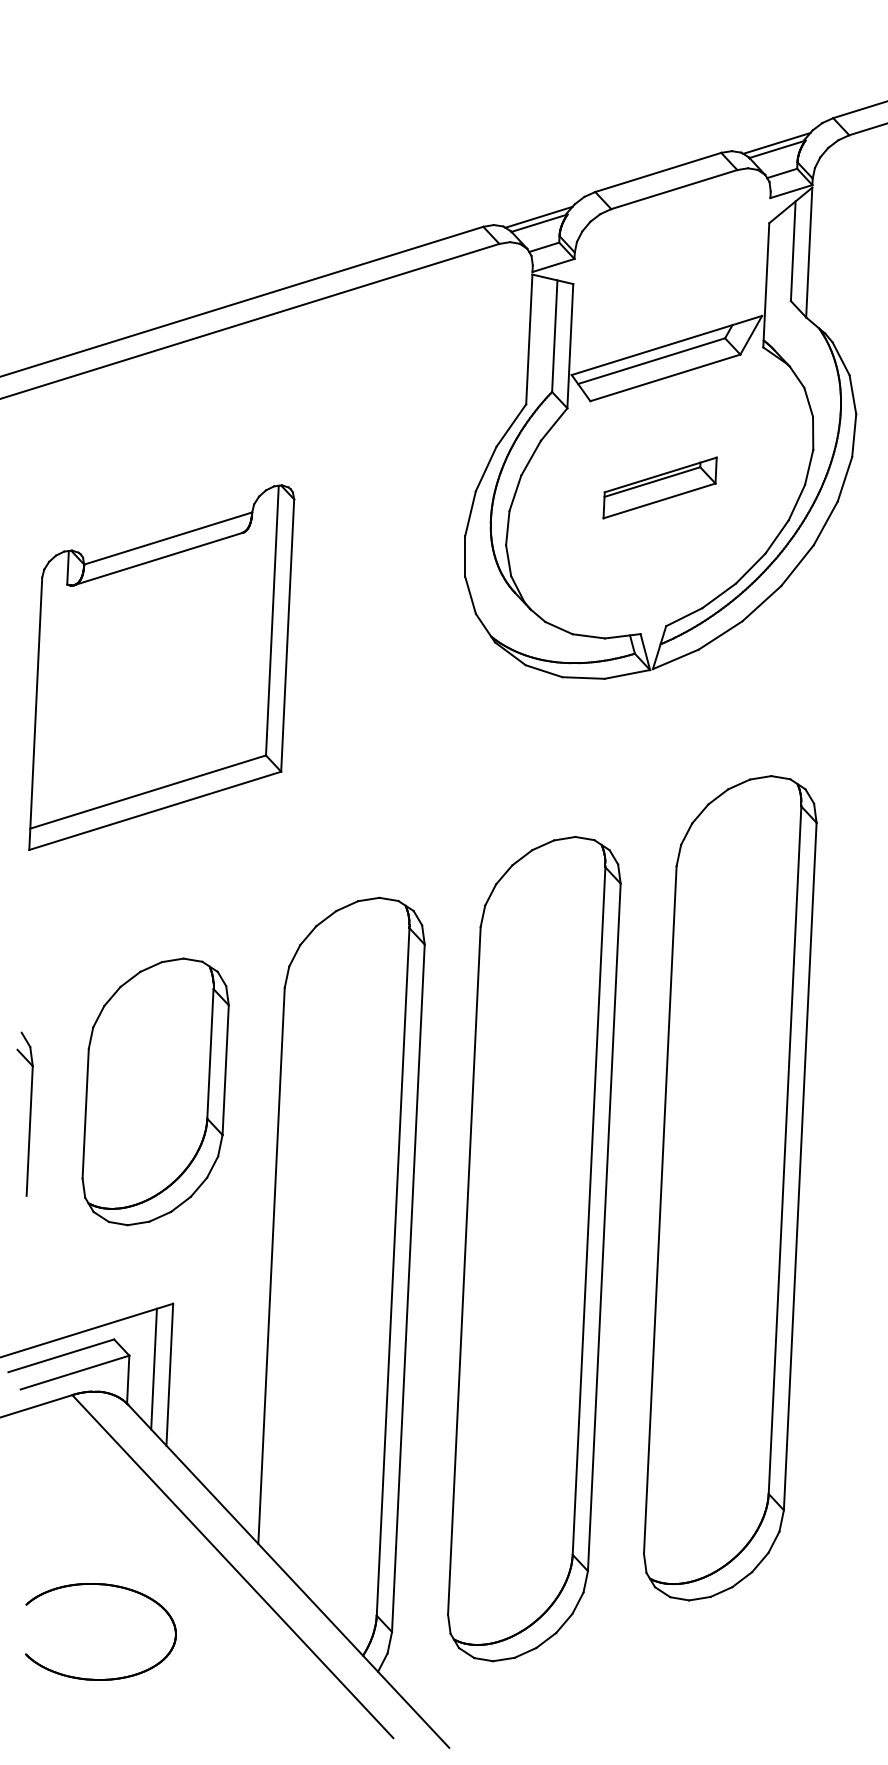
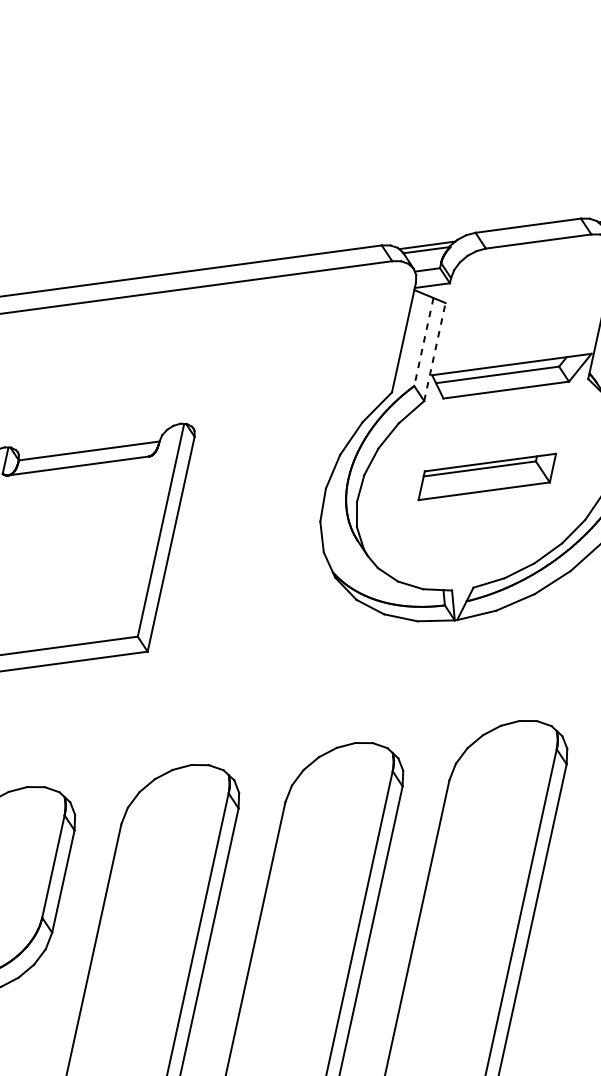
line: (554, 336) -> (423, 342), solid -> dashed
line: (570, 345) -> (435, 351), solid -> dashed
part: (659, 487) -> (486, 476), size x1.4

